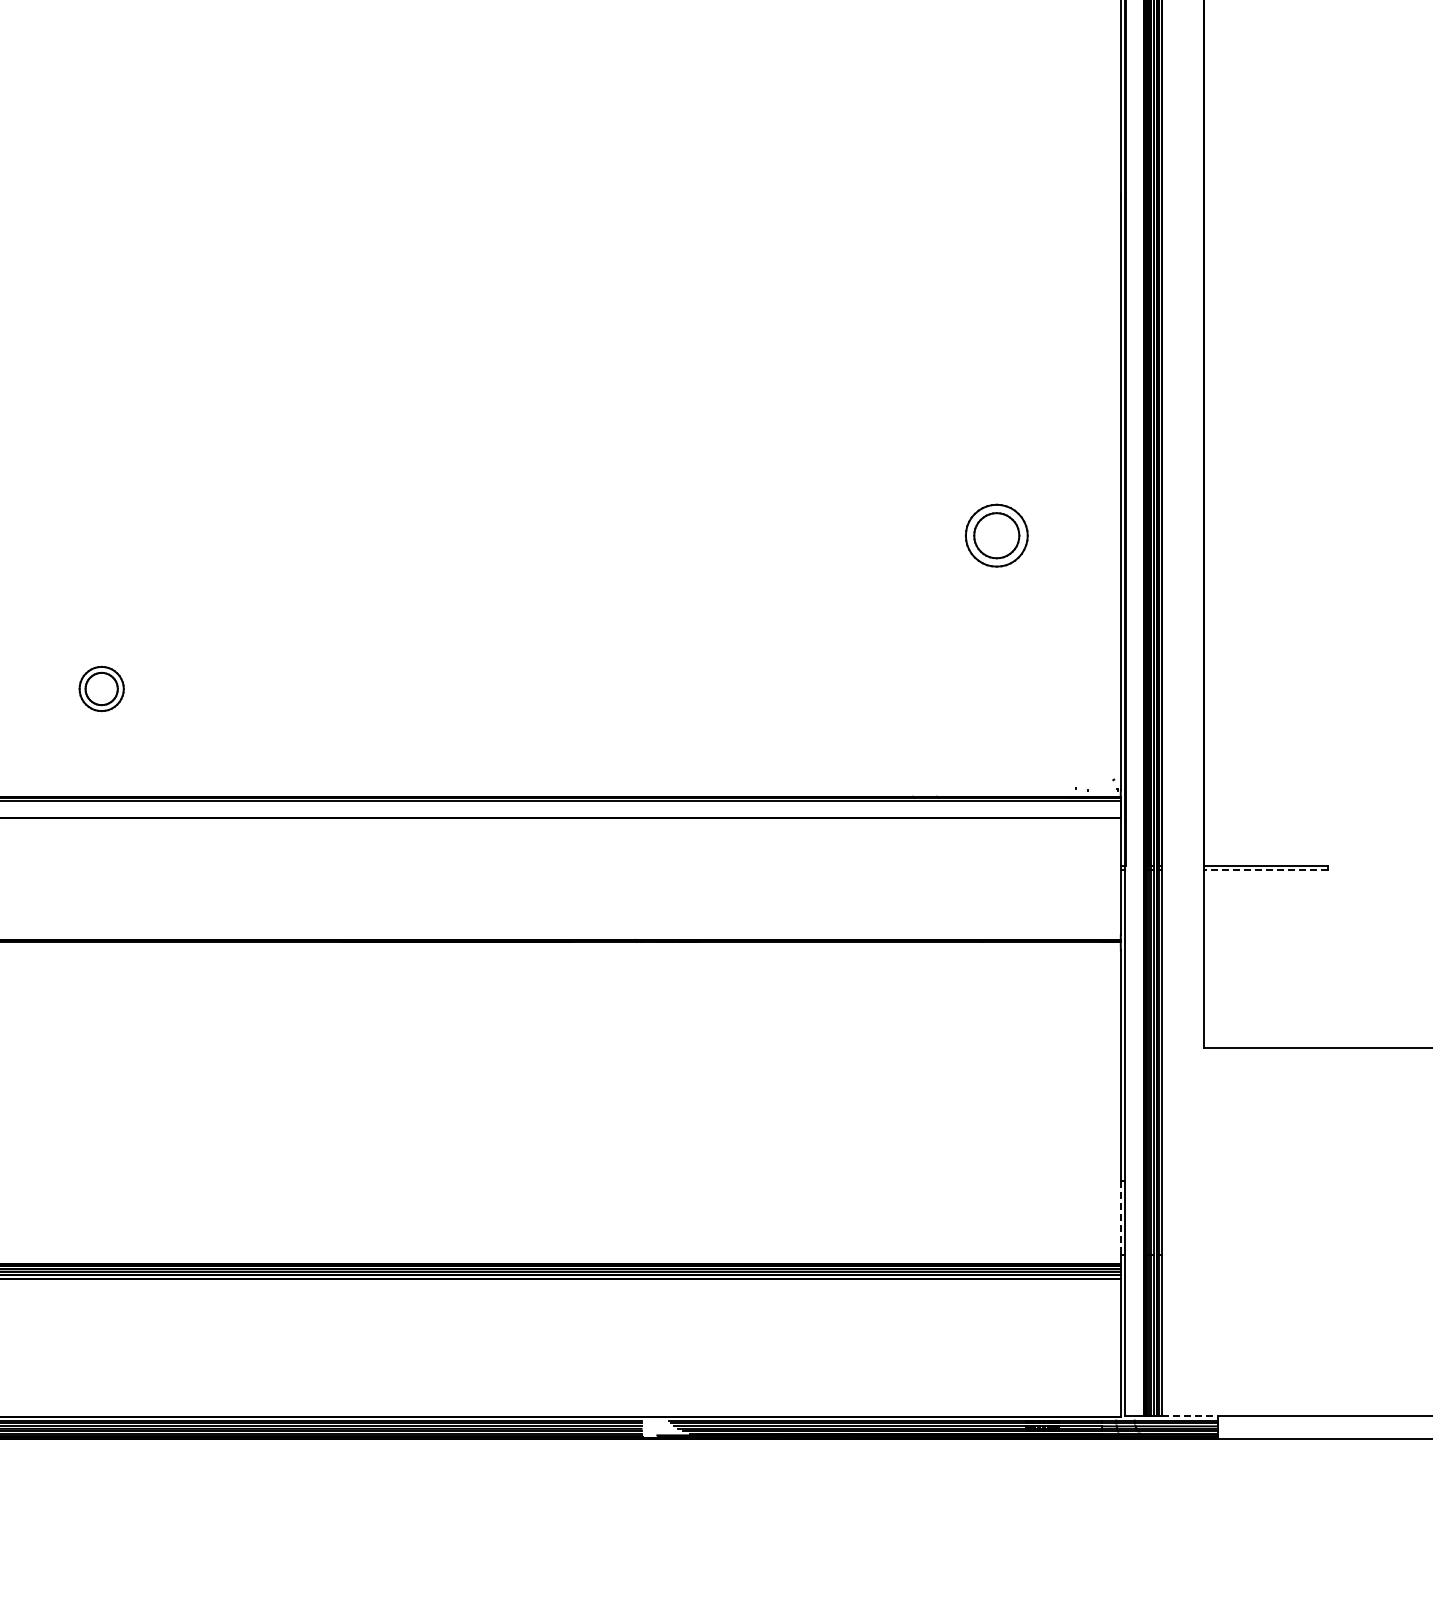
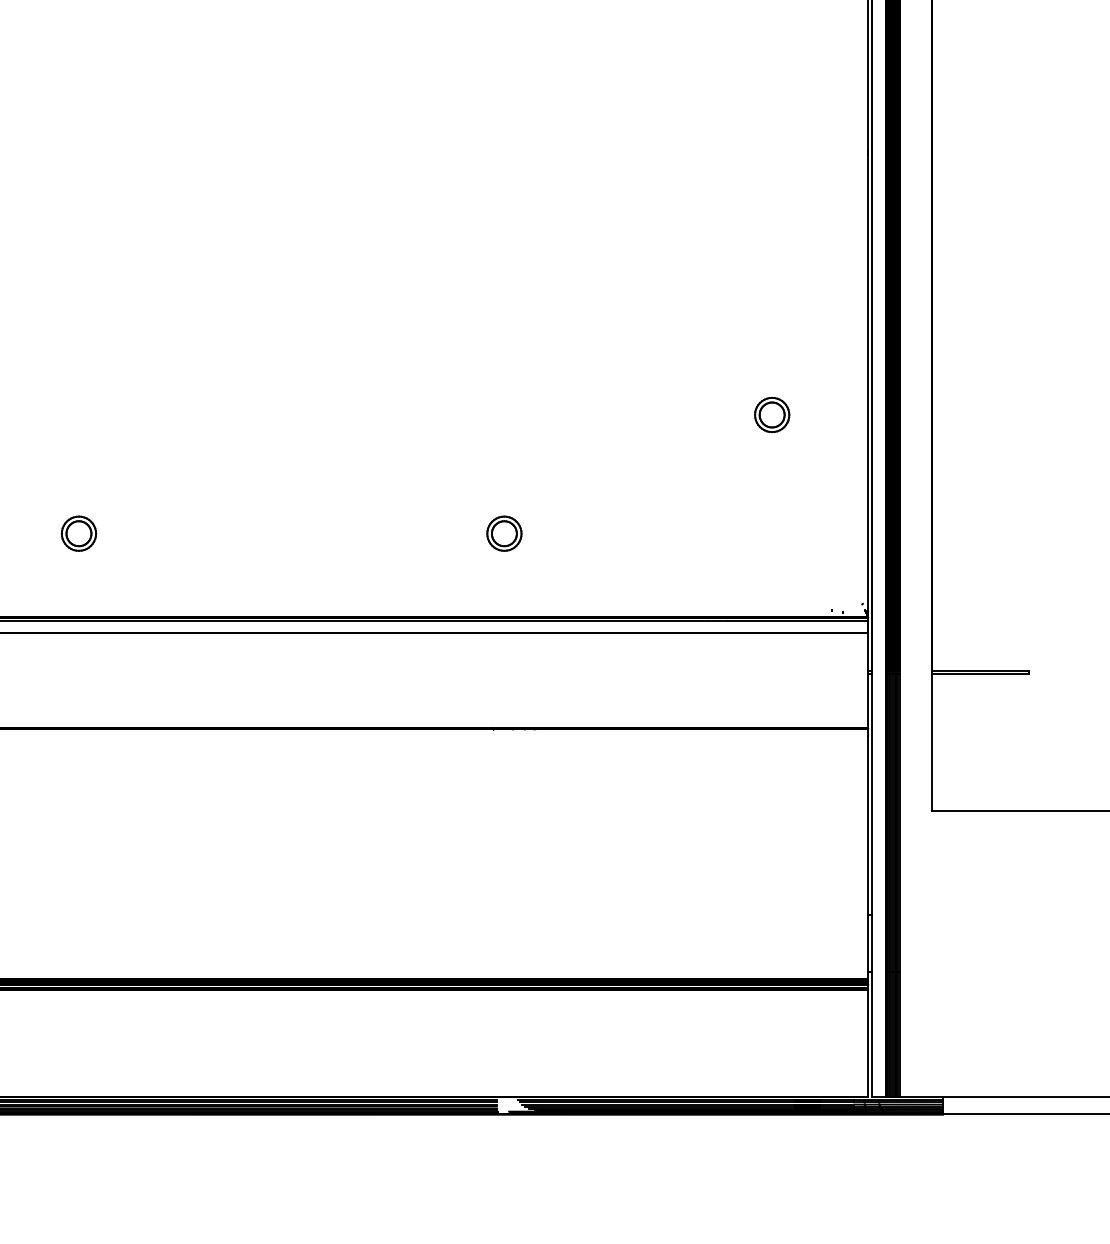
part: (997, 535) -> (772, 414), size x0.71
part: (651, 688) -> (504, 533), added
line: (1265, 870) -> (980, 674), dashed -> solid
line: (1120, 1217) -> (867, 942), dashed -> solid
line: (1189, 1415) -> (921, 1096), dashed -> solid

